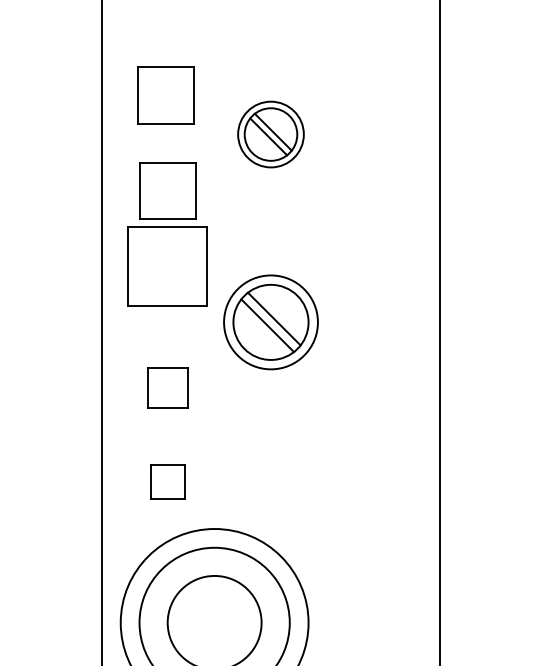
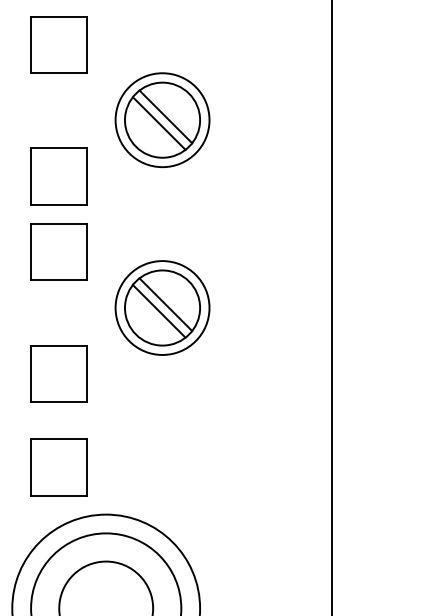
part: (165, 95) -> (59, 45), moved
part: (270, 134) -> (162, 120), size x1.43
part: (167, 265) -> (59, 251), size x0.71
part: (167, 387) -> (59, 373), size x1.43
part: (167, 481) -> (59, 467), size x1.67

